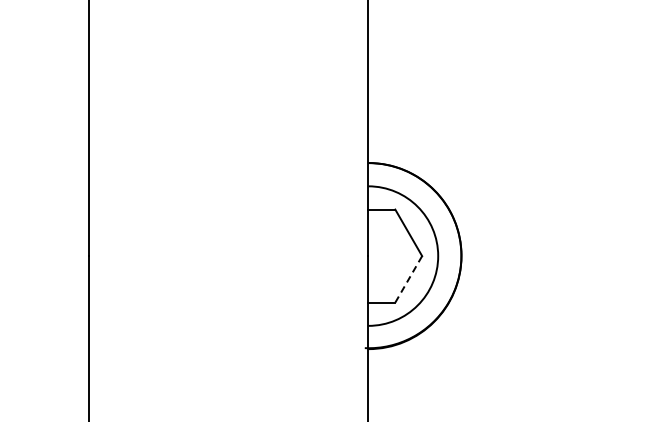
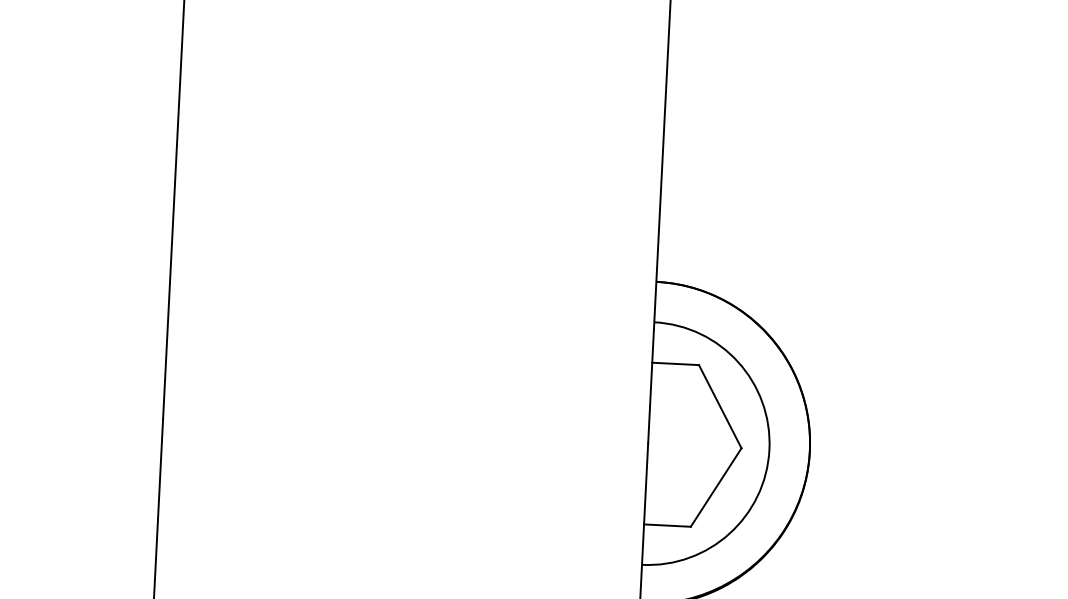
line: (408, 279) -> (715, 487), dashed -> solid

